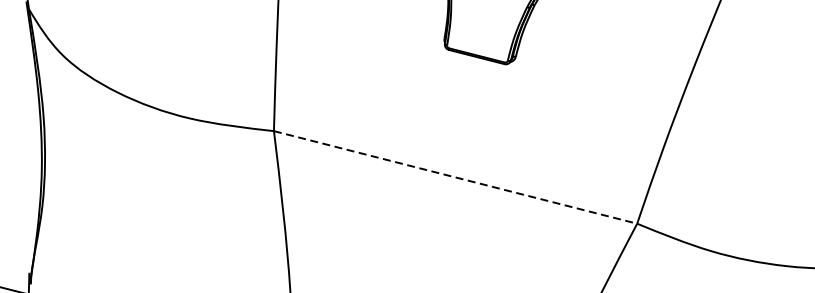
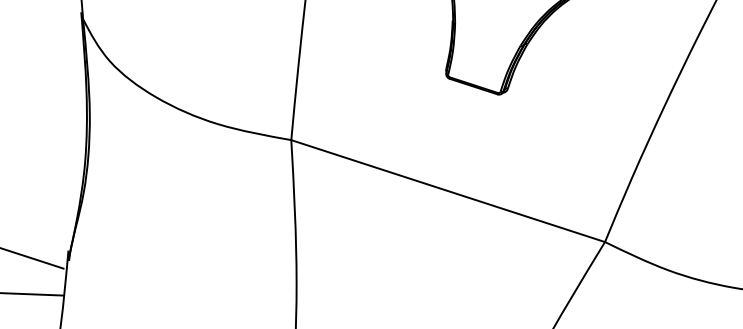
line: (455, 177) -> (448, 191), dashed -> solid

